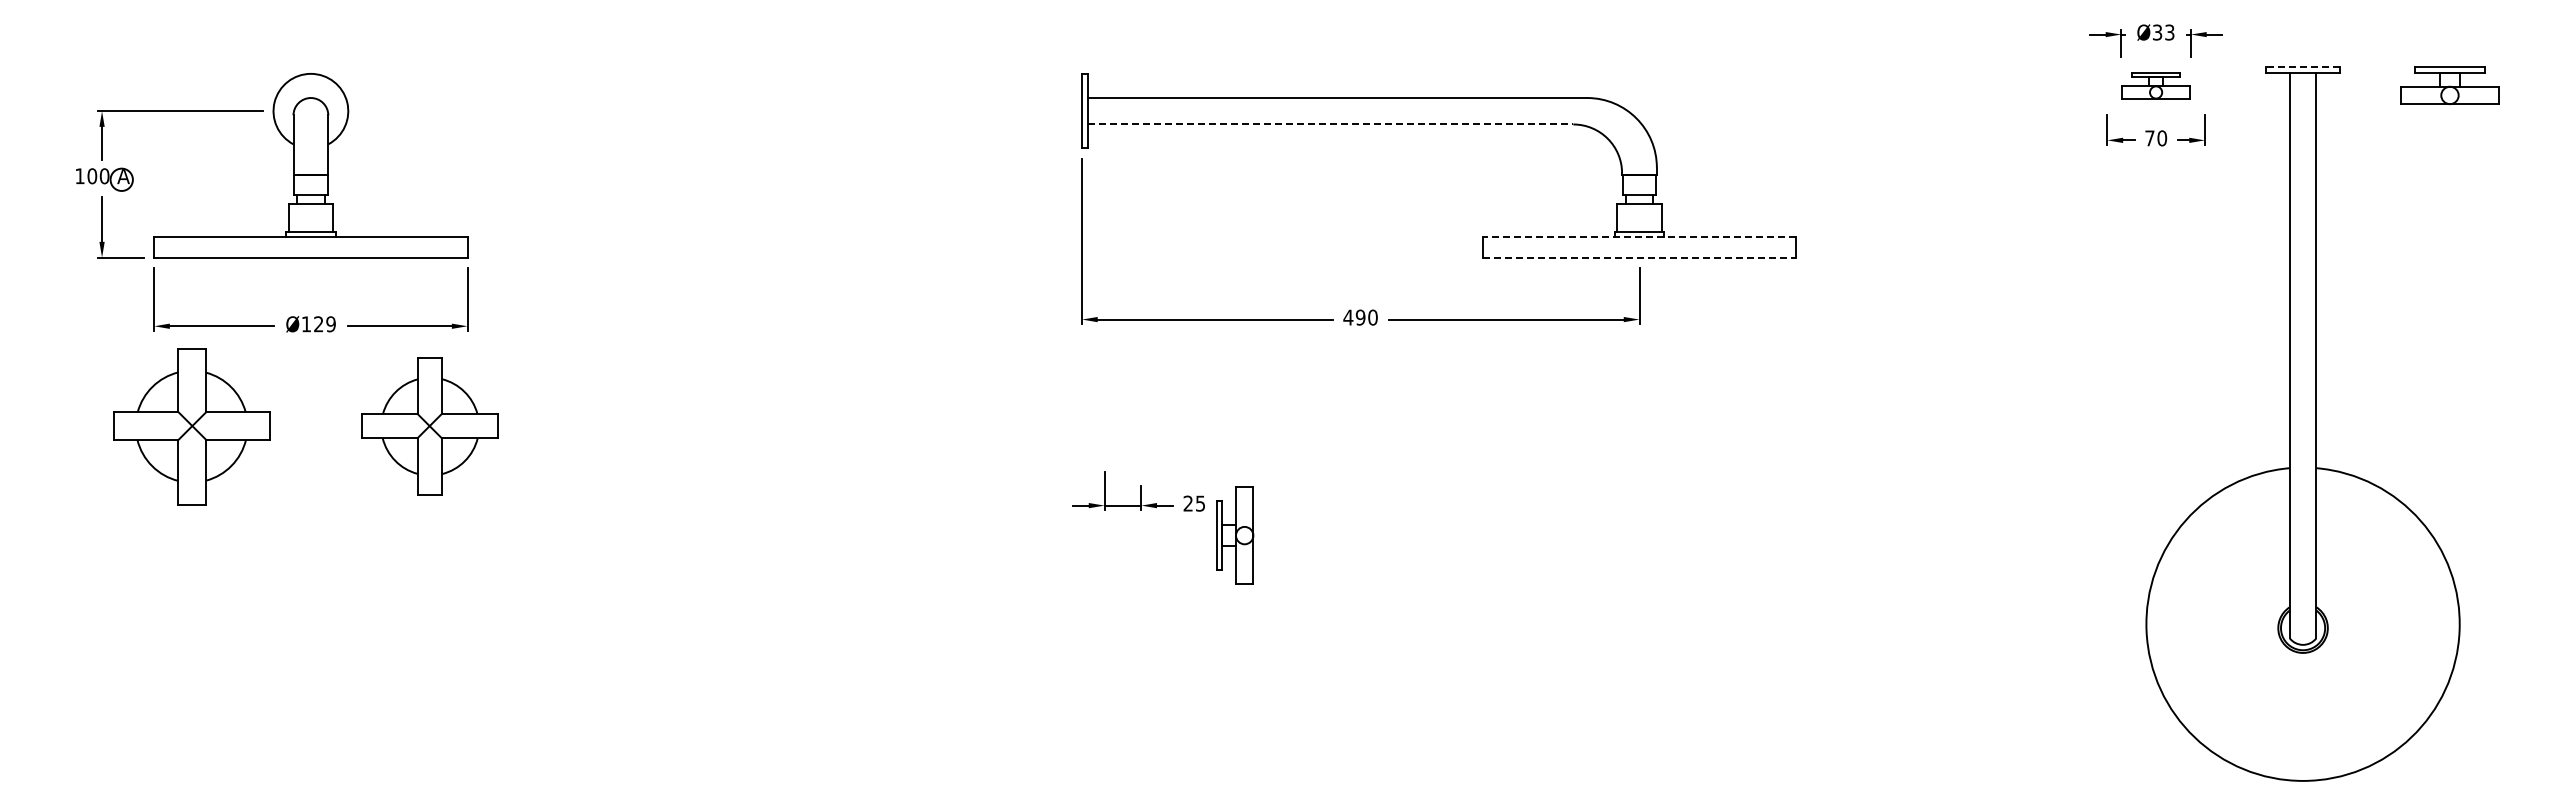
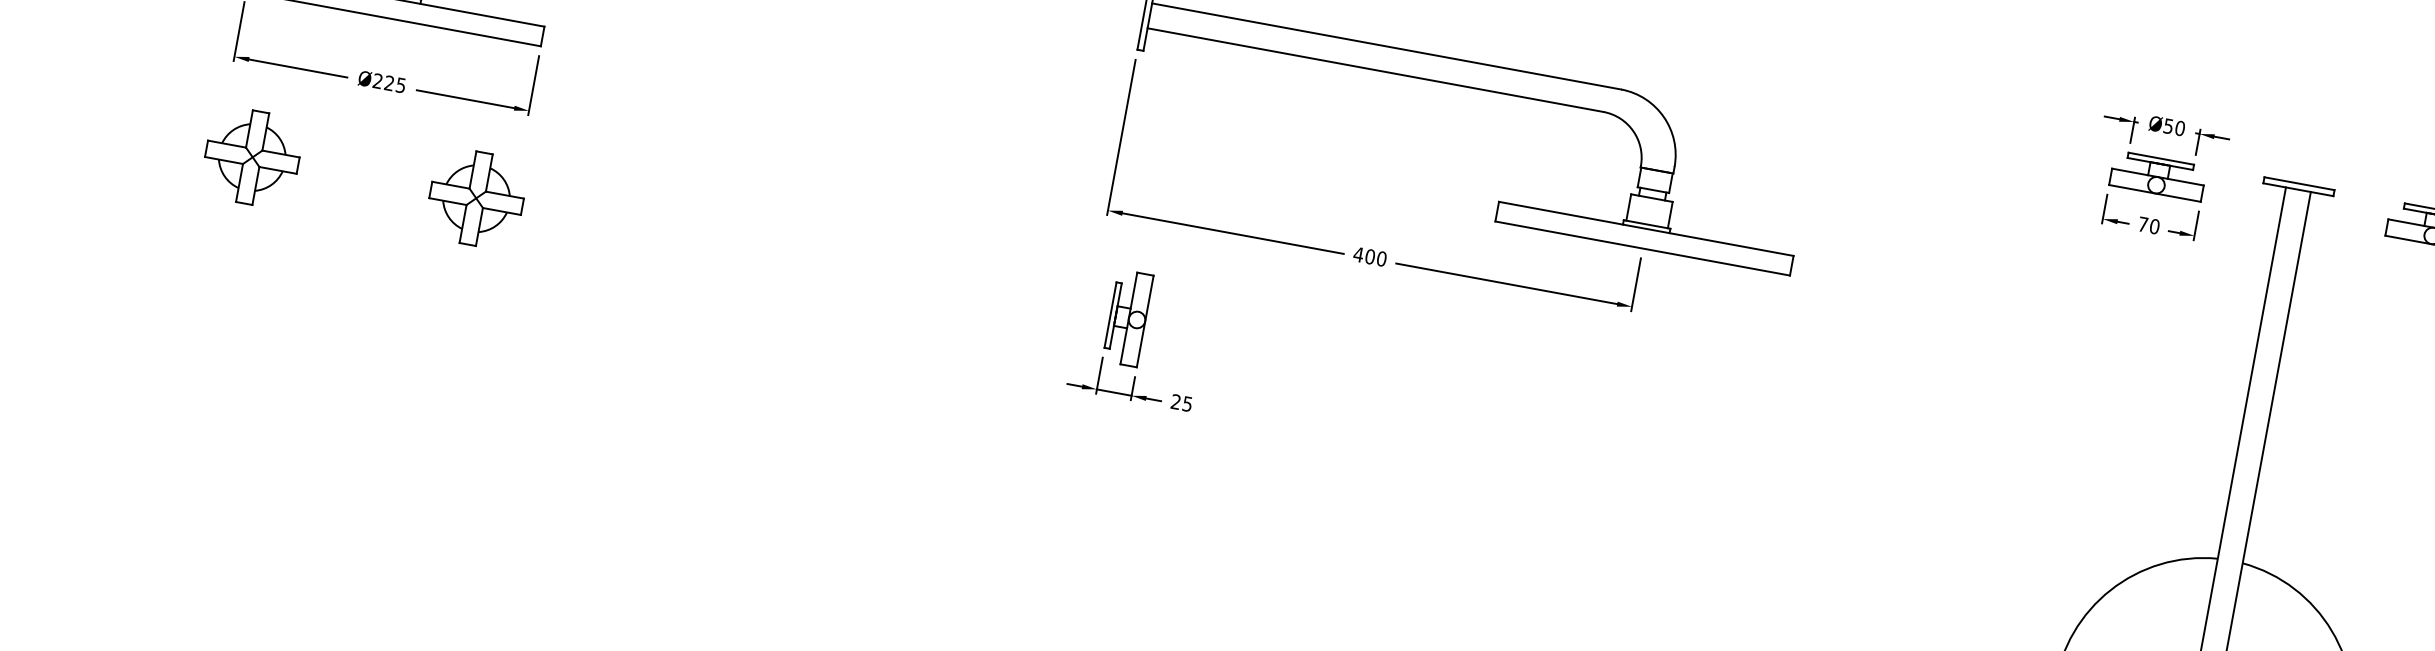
text: (2163, 32) -> (2174, 127), Ø33 -> Ø50
line: (2302, 66) -> (2299, 183), dashed -> solid
part: (2155, 85) -> (2157, 175), size x1.43
line: (1331, 124) -> (1376, 70), dashed -> solid
line: (1639, 236) -> (1646, 228), dashed -> solid
line: (1639, 257) -> (1642, 248), dashed -> solid
text: (1360, 317) -> (1370, 256), 490 -> 400
text: (318, 324) -> (389, 83), Ø129 -> Ø225
part: (191, 426) -> (252, 157), size x0.62
part: (429, 426) -> (475, 198), size x0.71
part: (1235, 535) -> (1128, 318), moved

